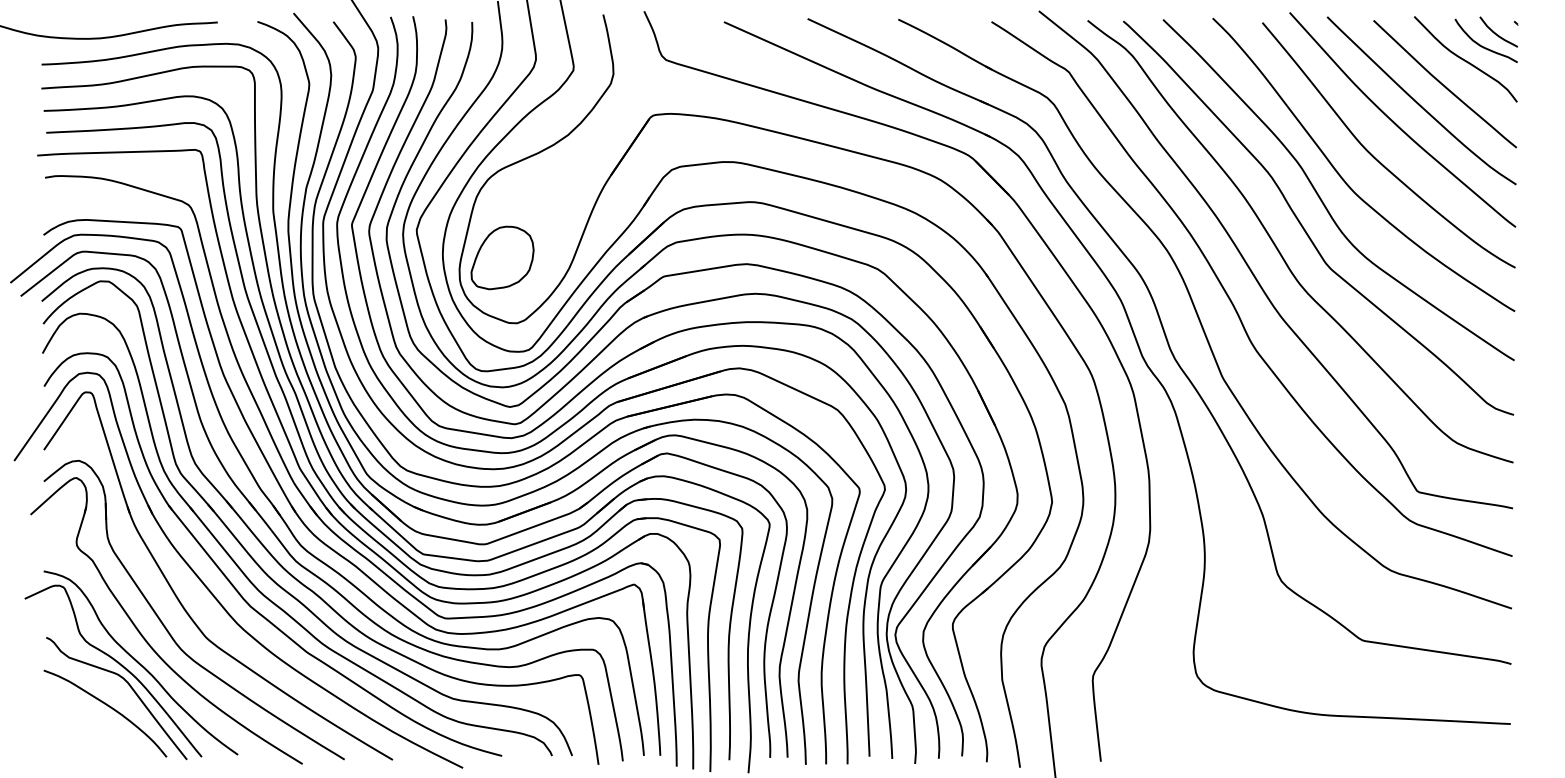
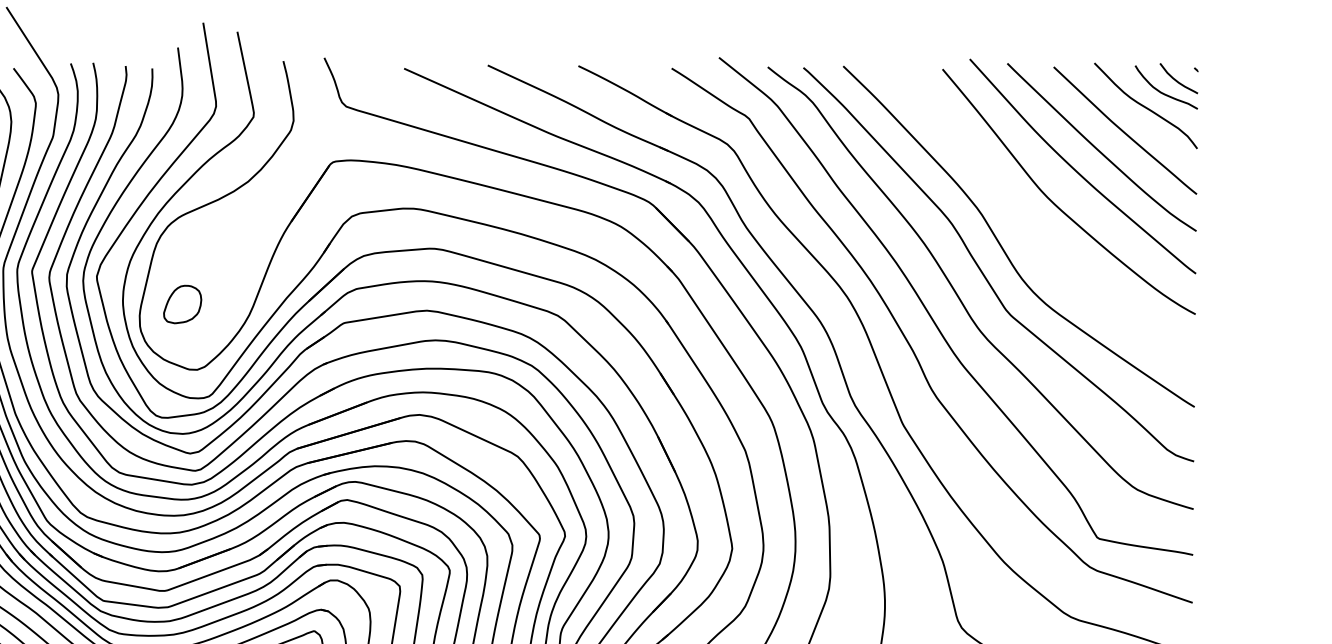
curve: (1345, 180) -> (1025, 227), removed
part: (502, 257) -> (182, 304), size x0.6

